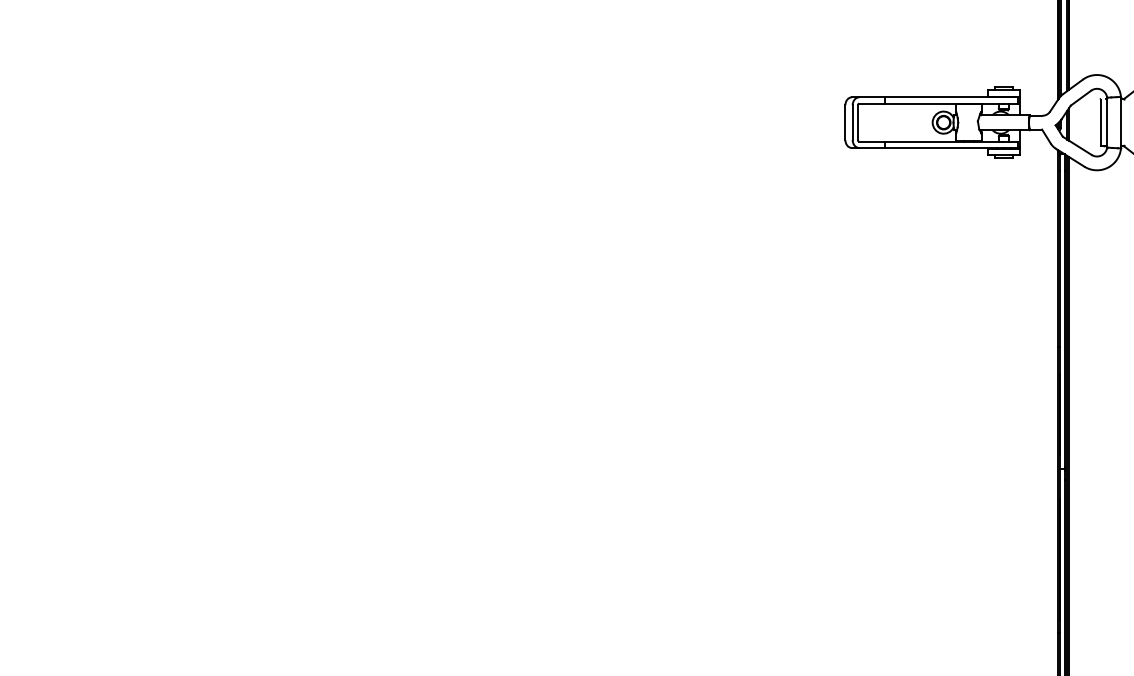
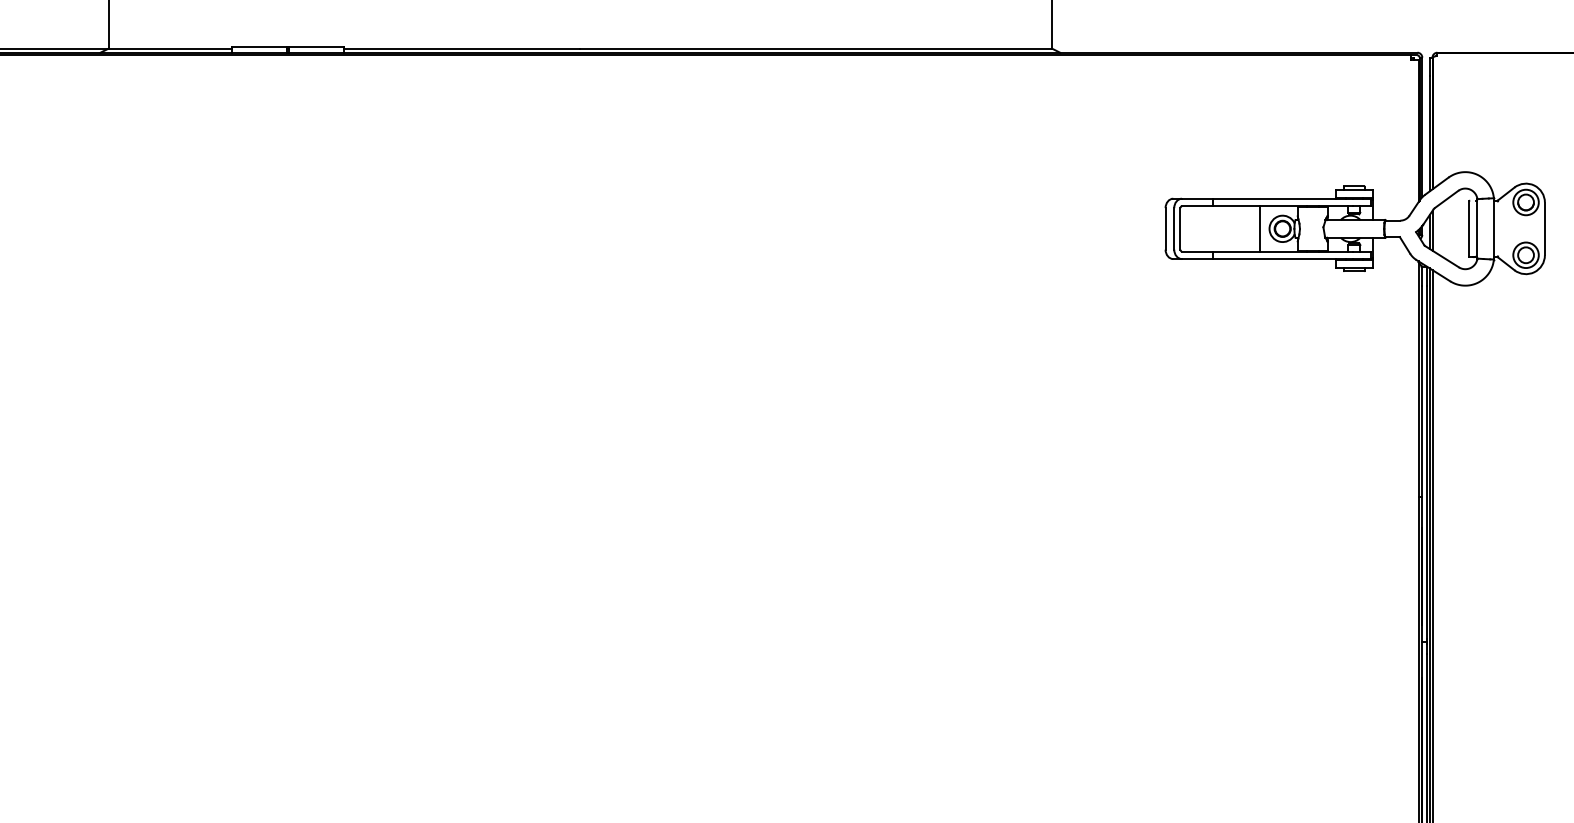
line: (925, 122) -> (1260, 228), added

